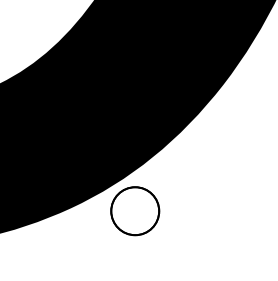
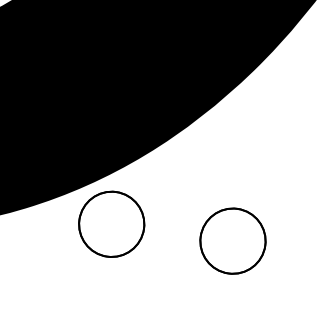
part: (225, 211) -> (233, 241), added

